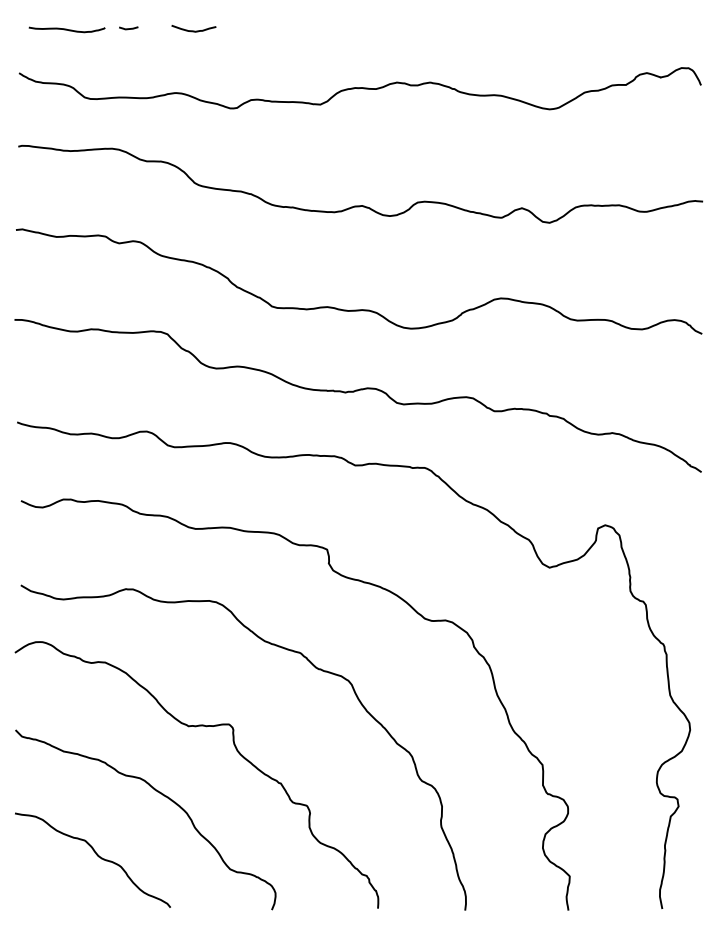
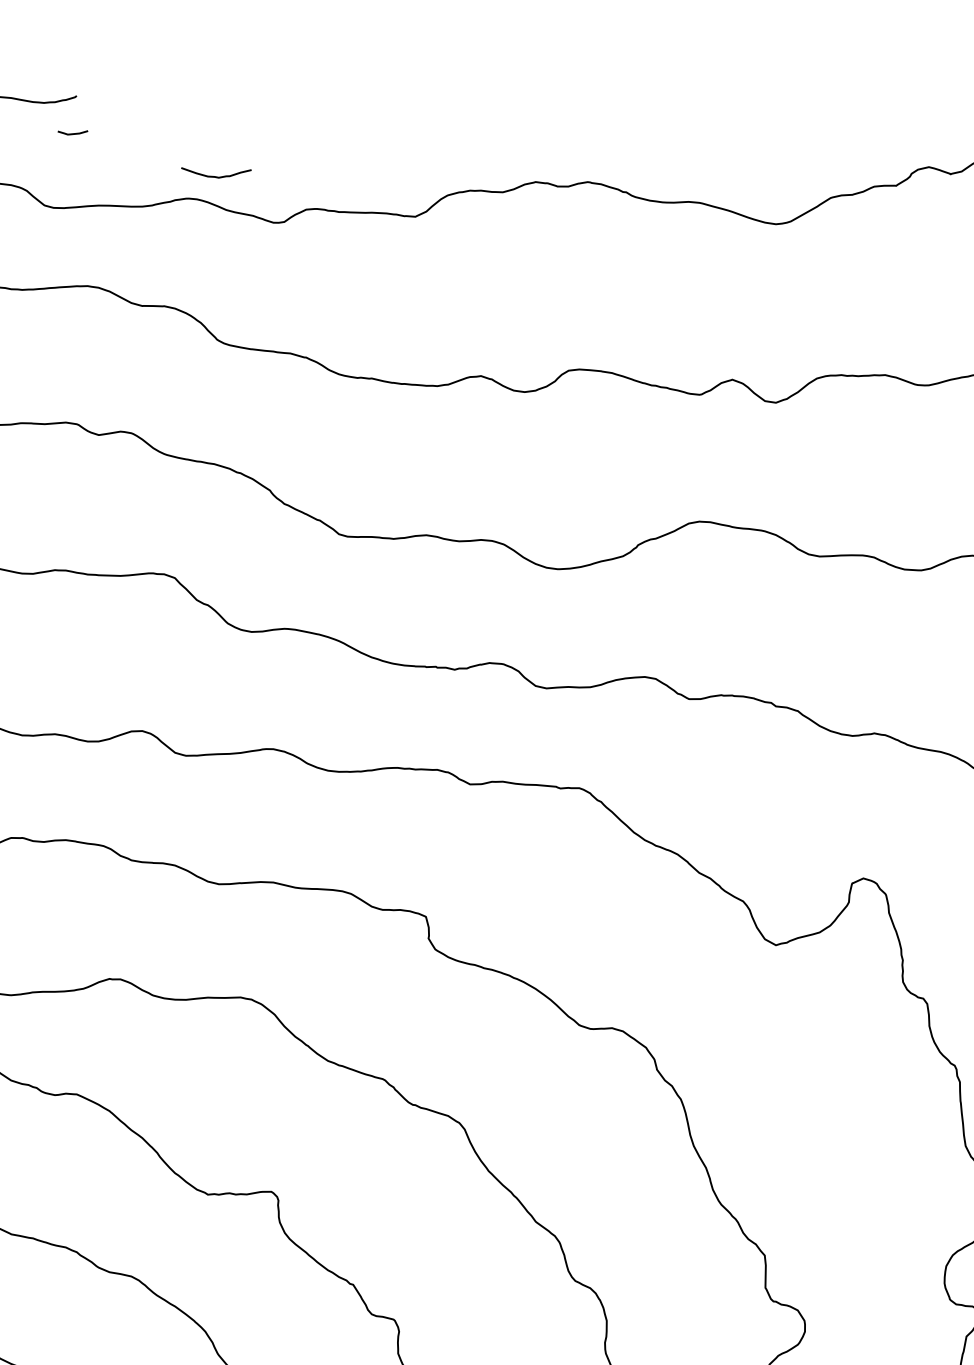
curve: (128, 28) -> (72, 133), moved
curve: (193, 30) -> (215, 175), moved

